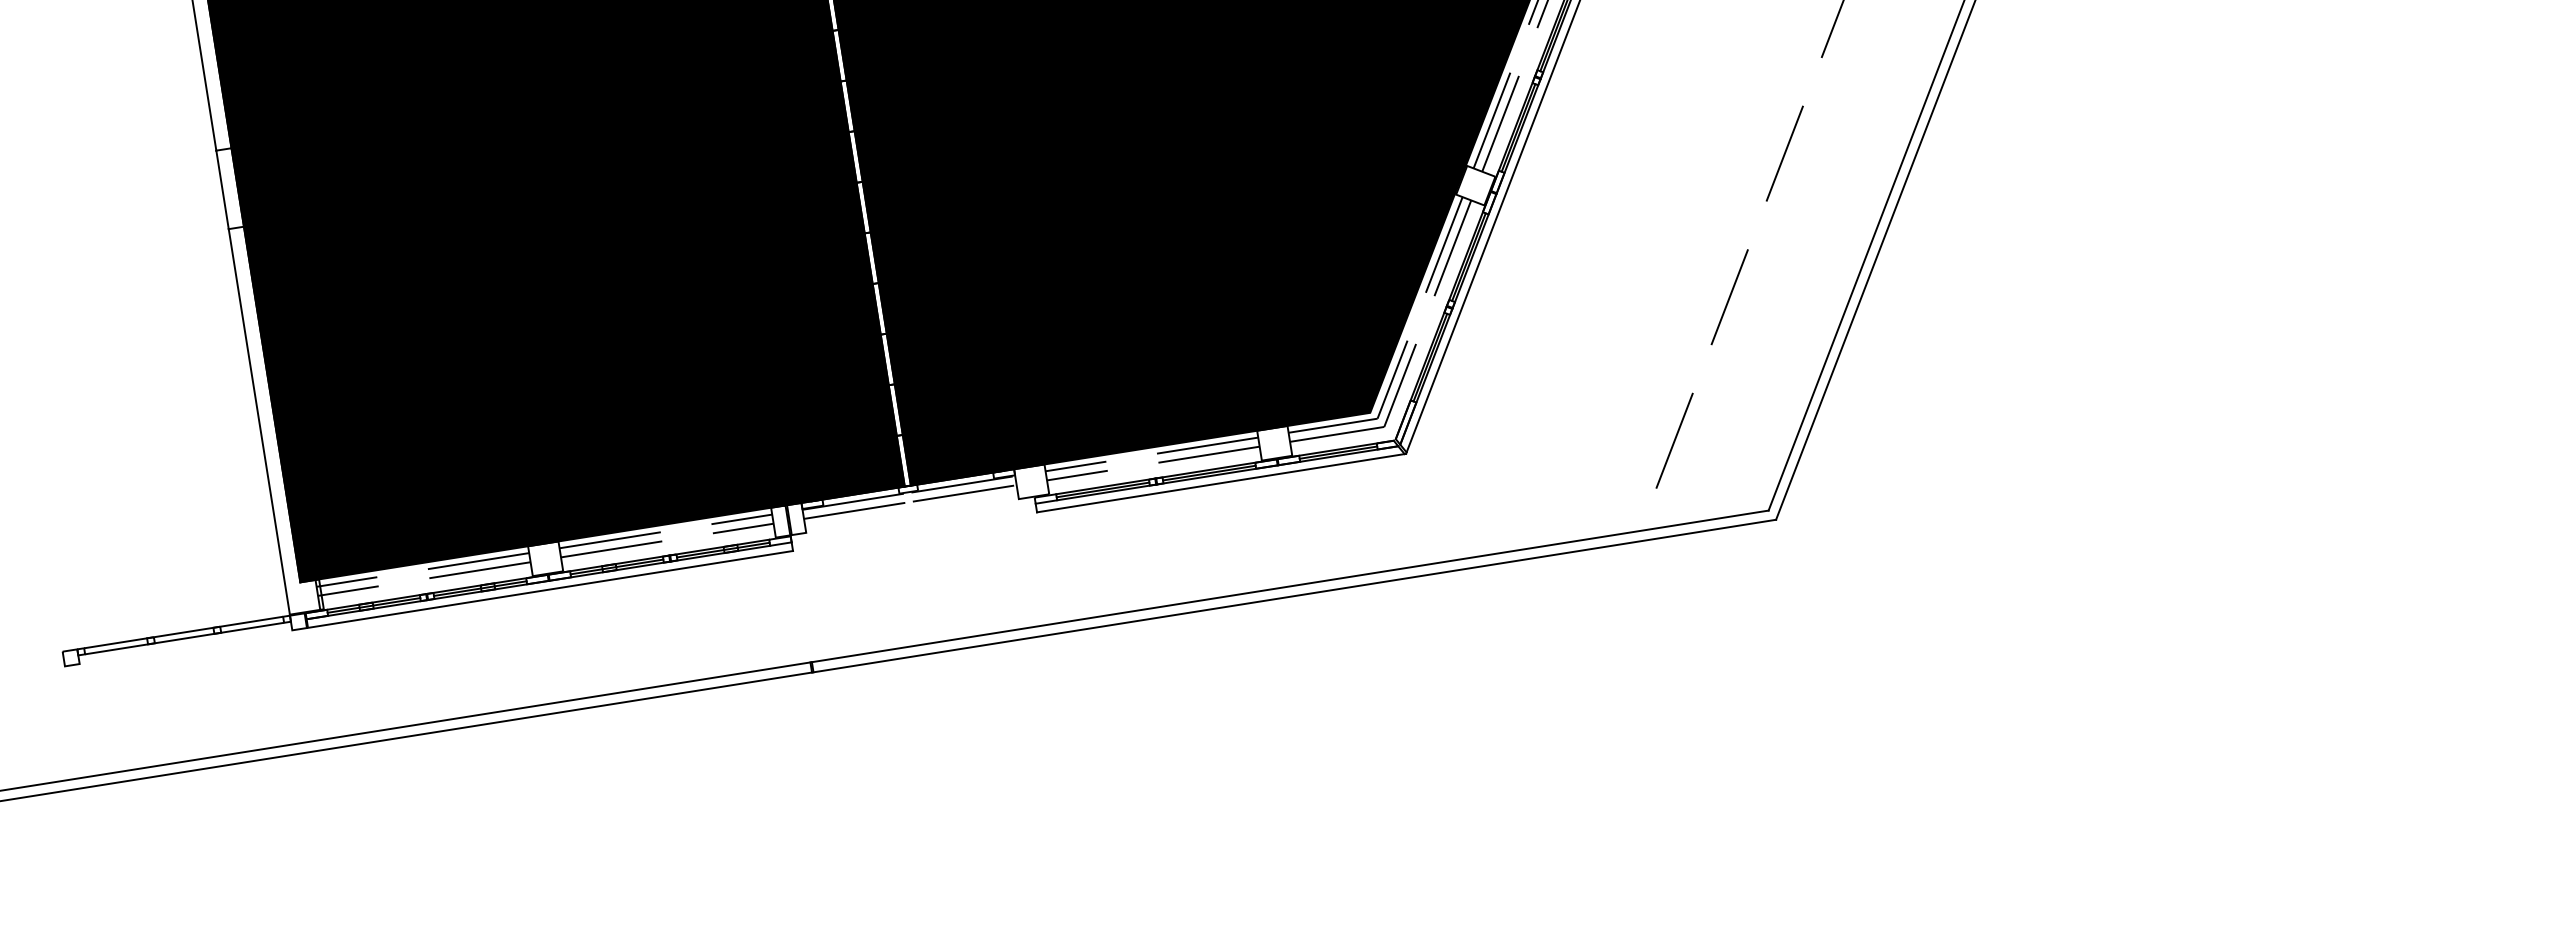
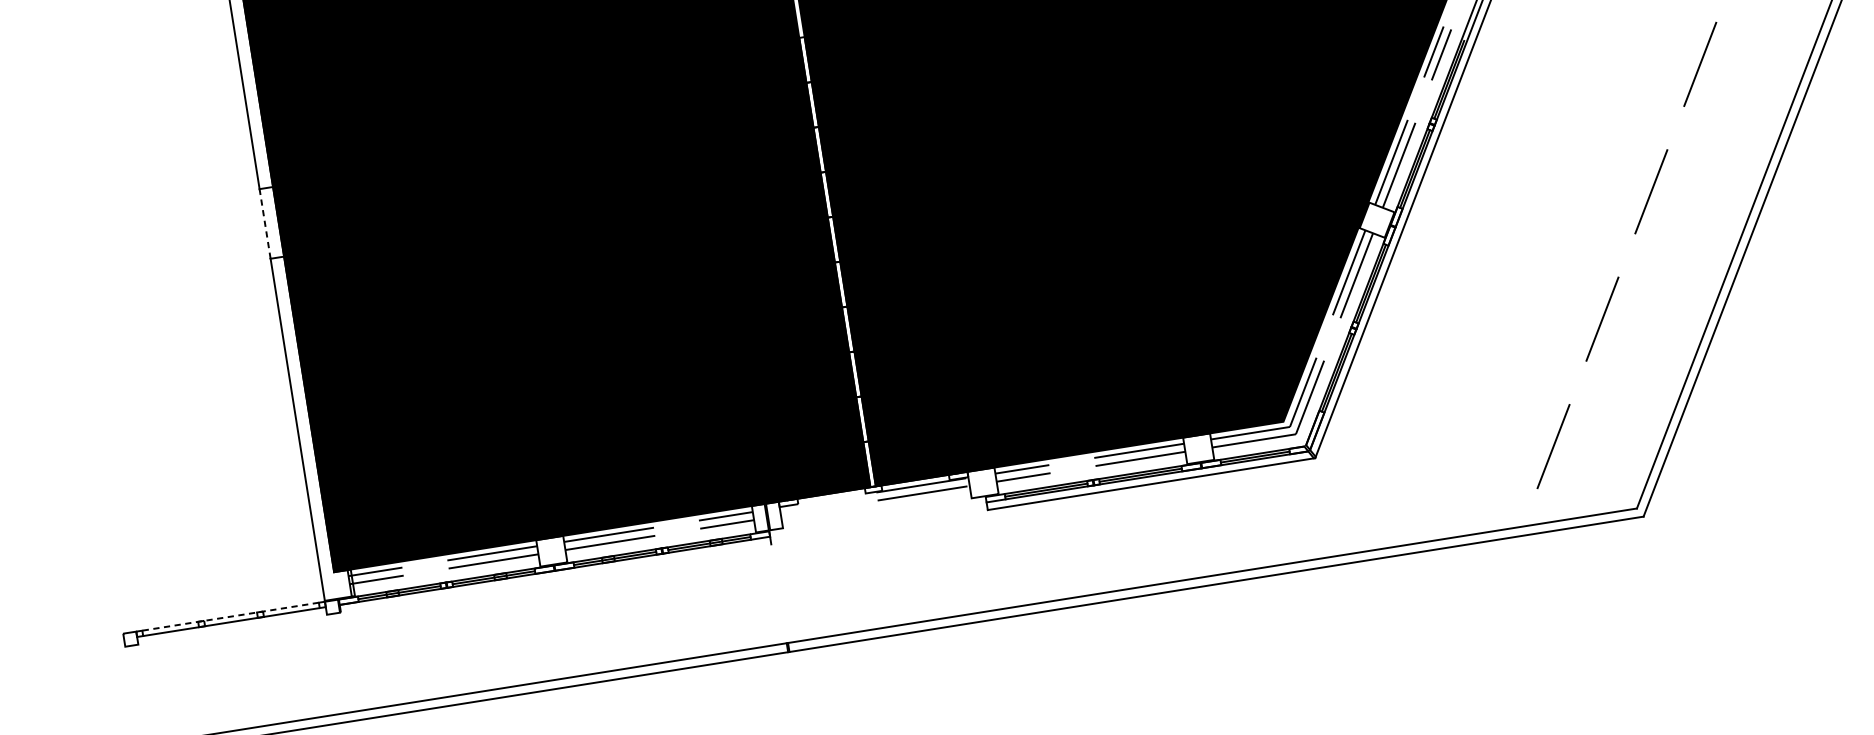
line: (222, 189) -> (265, 223), solid -> dashed
line: (854, 501) -> (825, 500), removed
line: (855, 510) -> (826, 508), removed
line: (550, 589) -> (556, 578), removed
line: (183, 632) -> (230, 616), solid -> dashed

